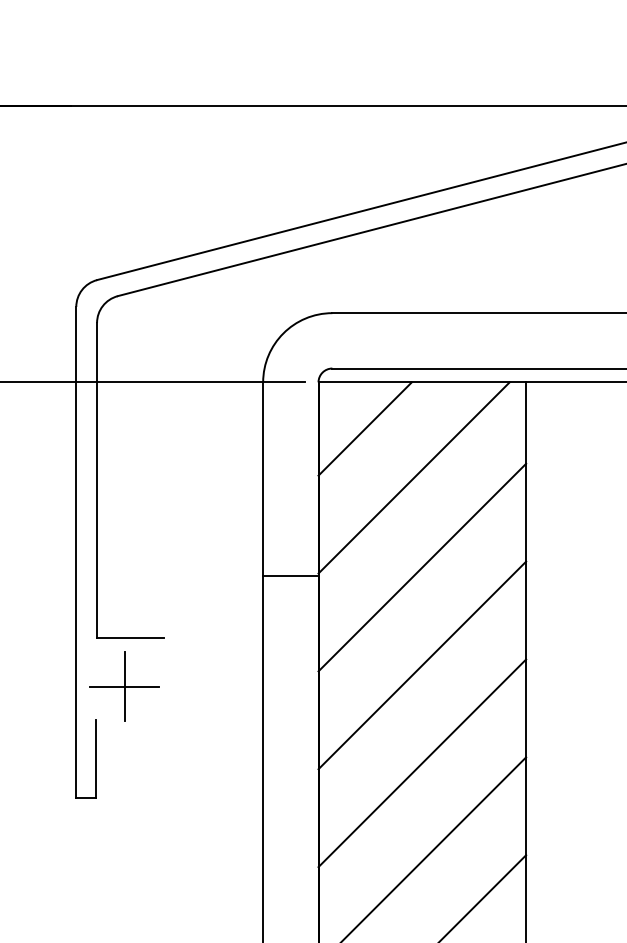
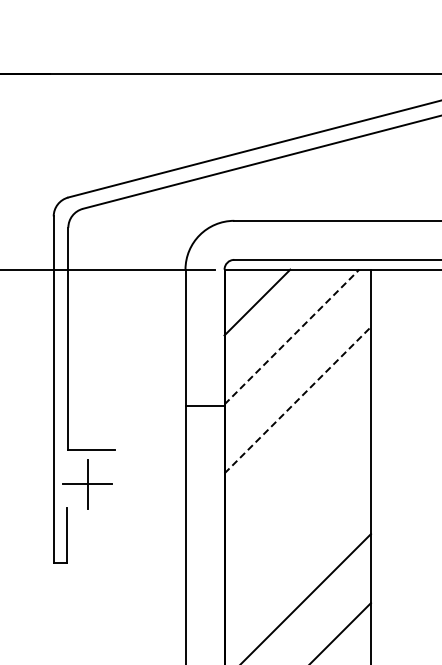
line: (414, 477) -> (292, 336), solid -> dashed
line: (421, 567) -> (297, 400), solid -> dashed
line: (421, 665) -> (297, 469), removed
line: (421, 763) -> (297, 538), removed

